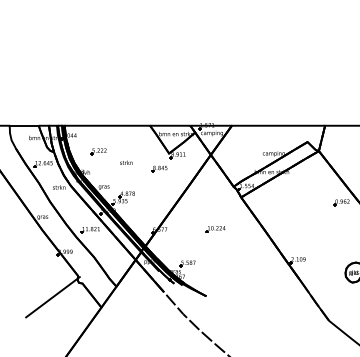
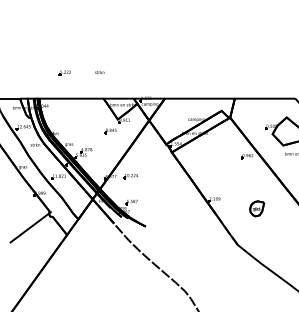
part: (98, 150) -> (64, 72), moved
text: (126, 162) -> (99, 72), moved
part: (215, 229) -> (130, 176), moved

